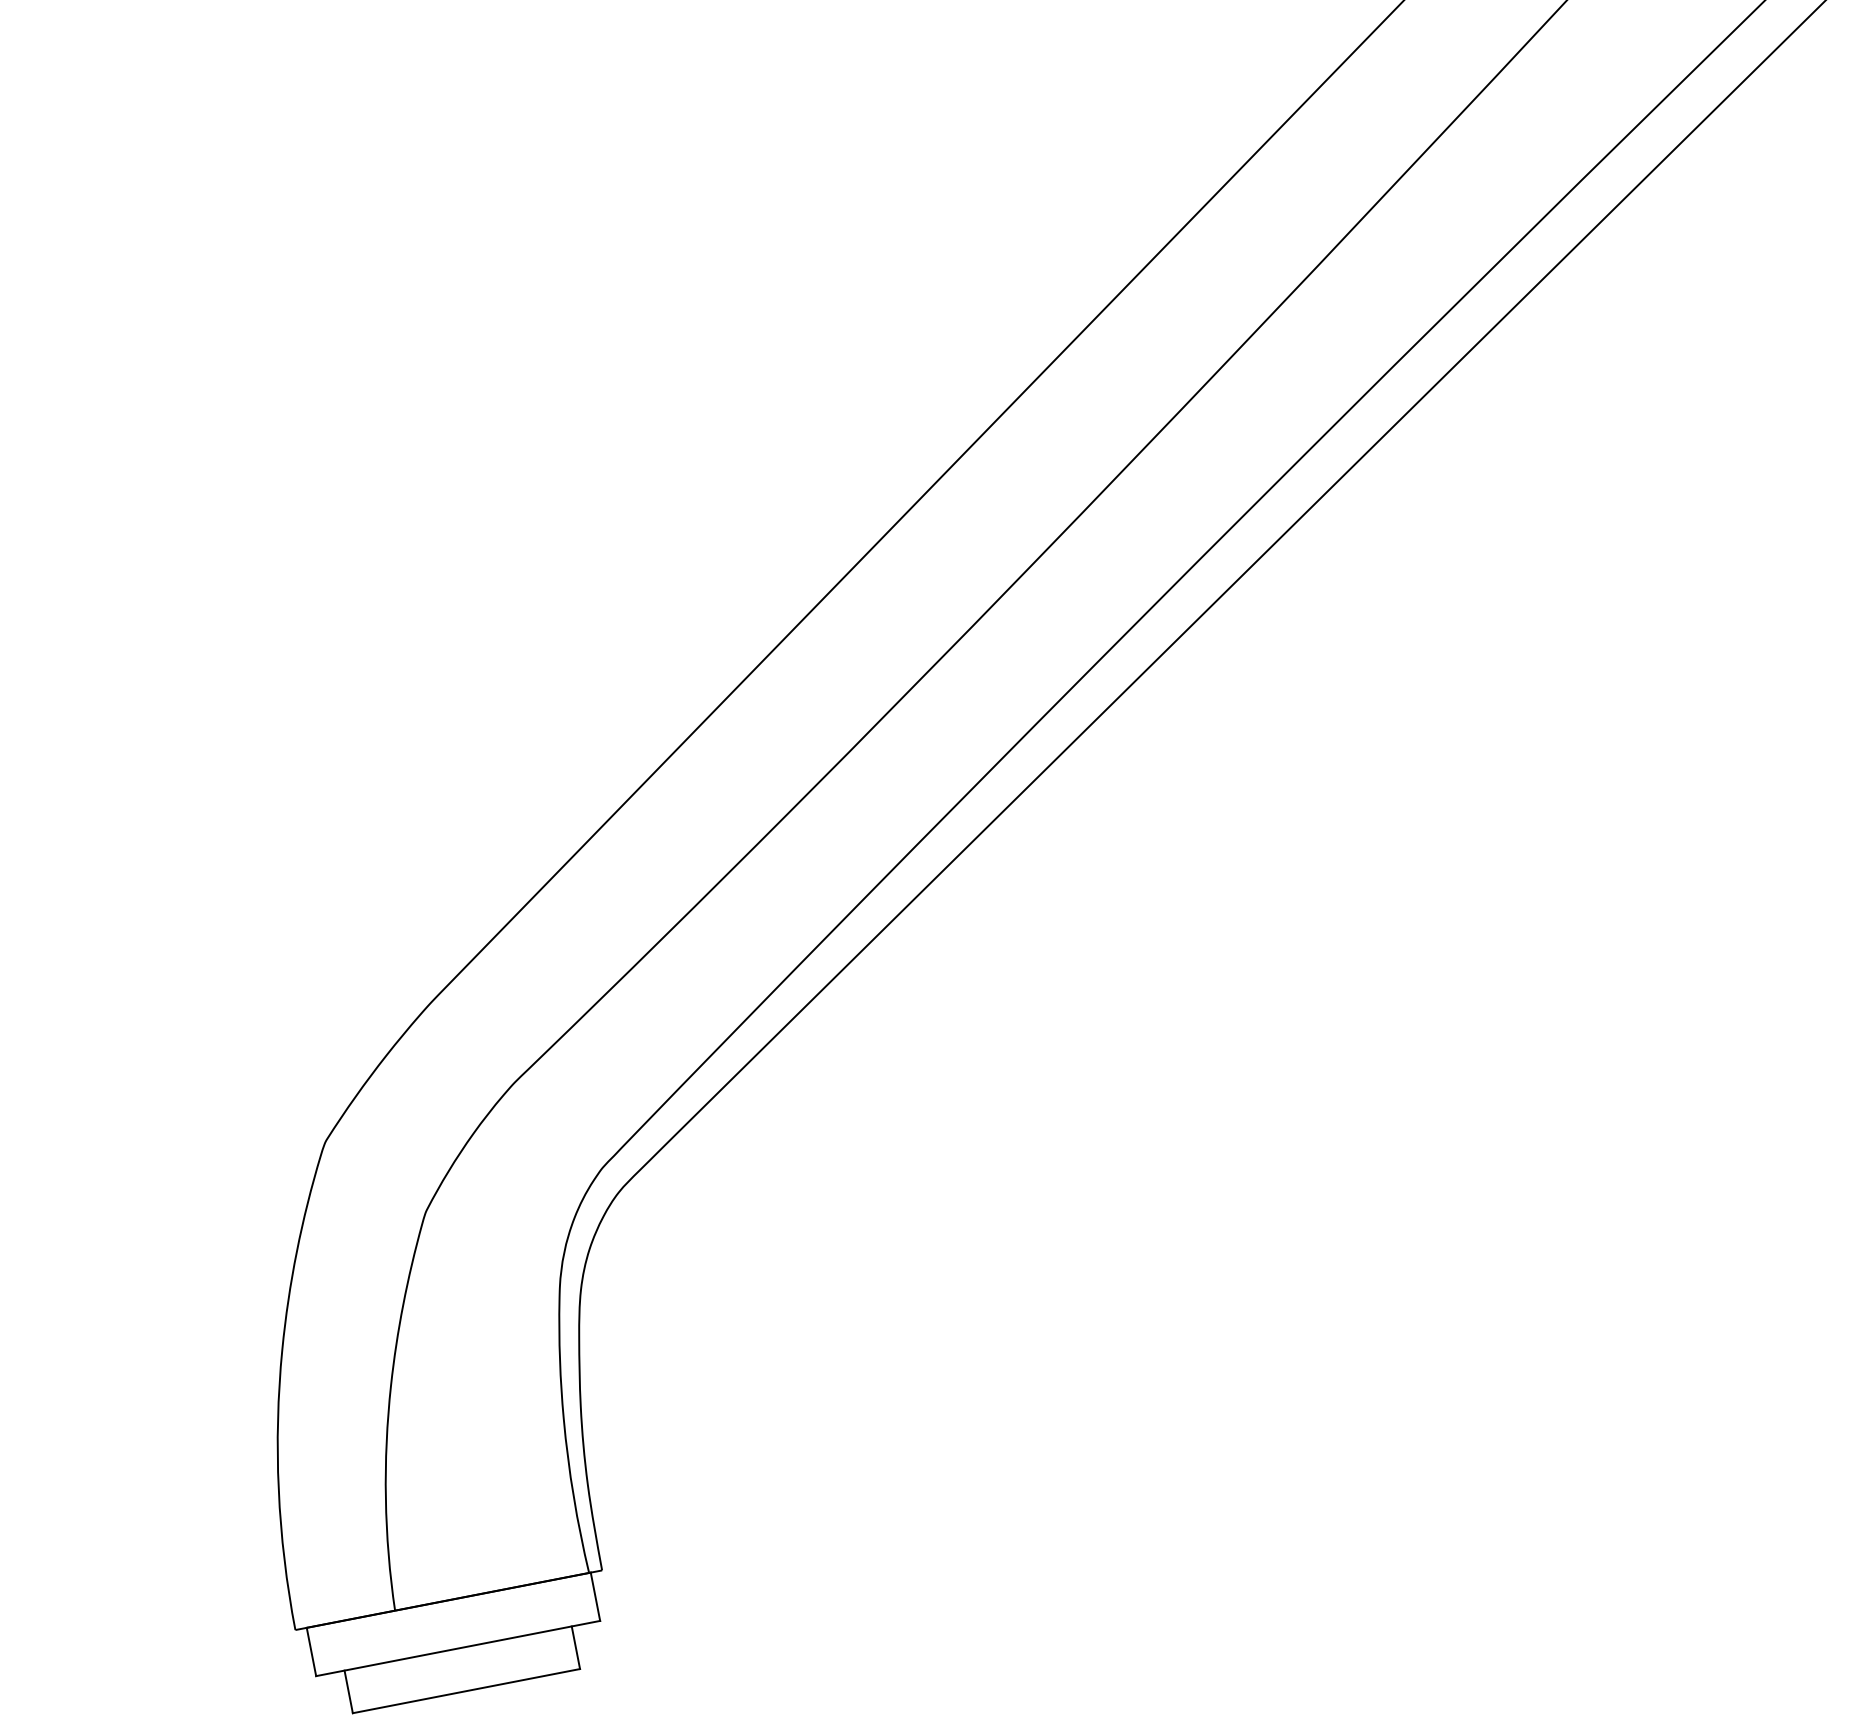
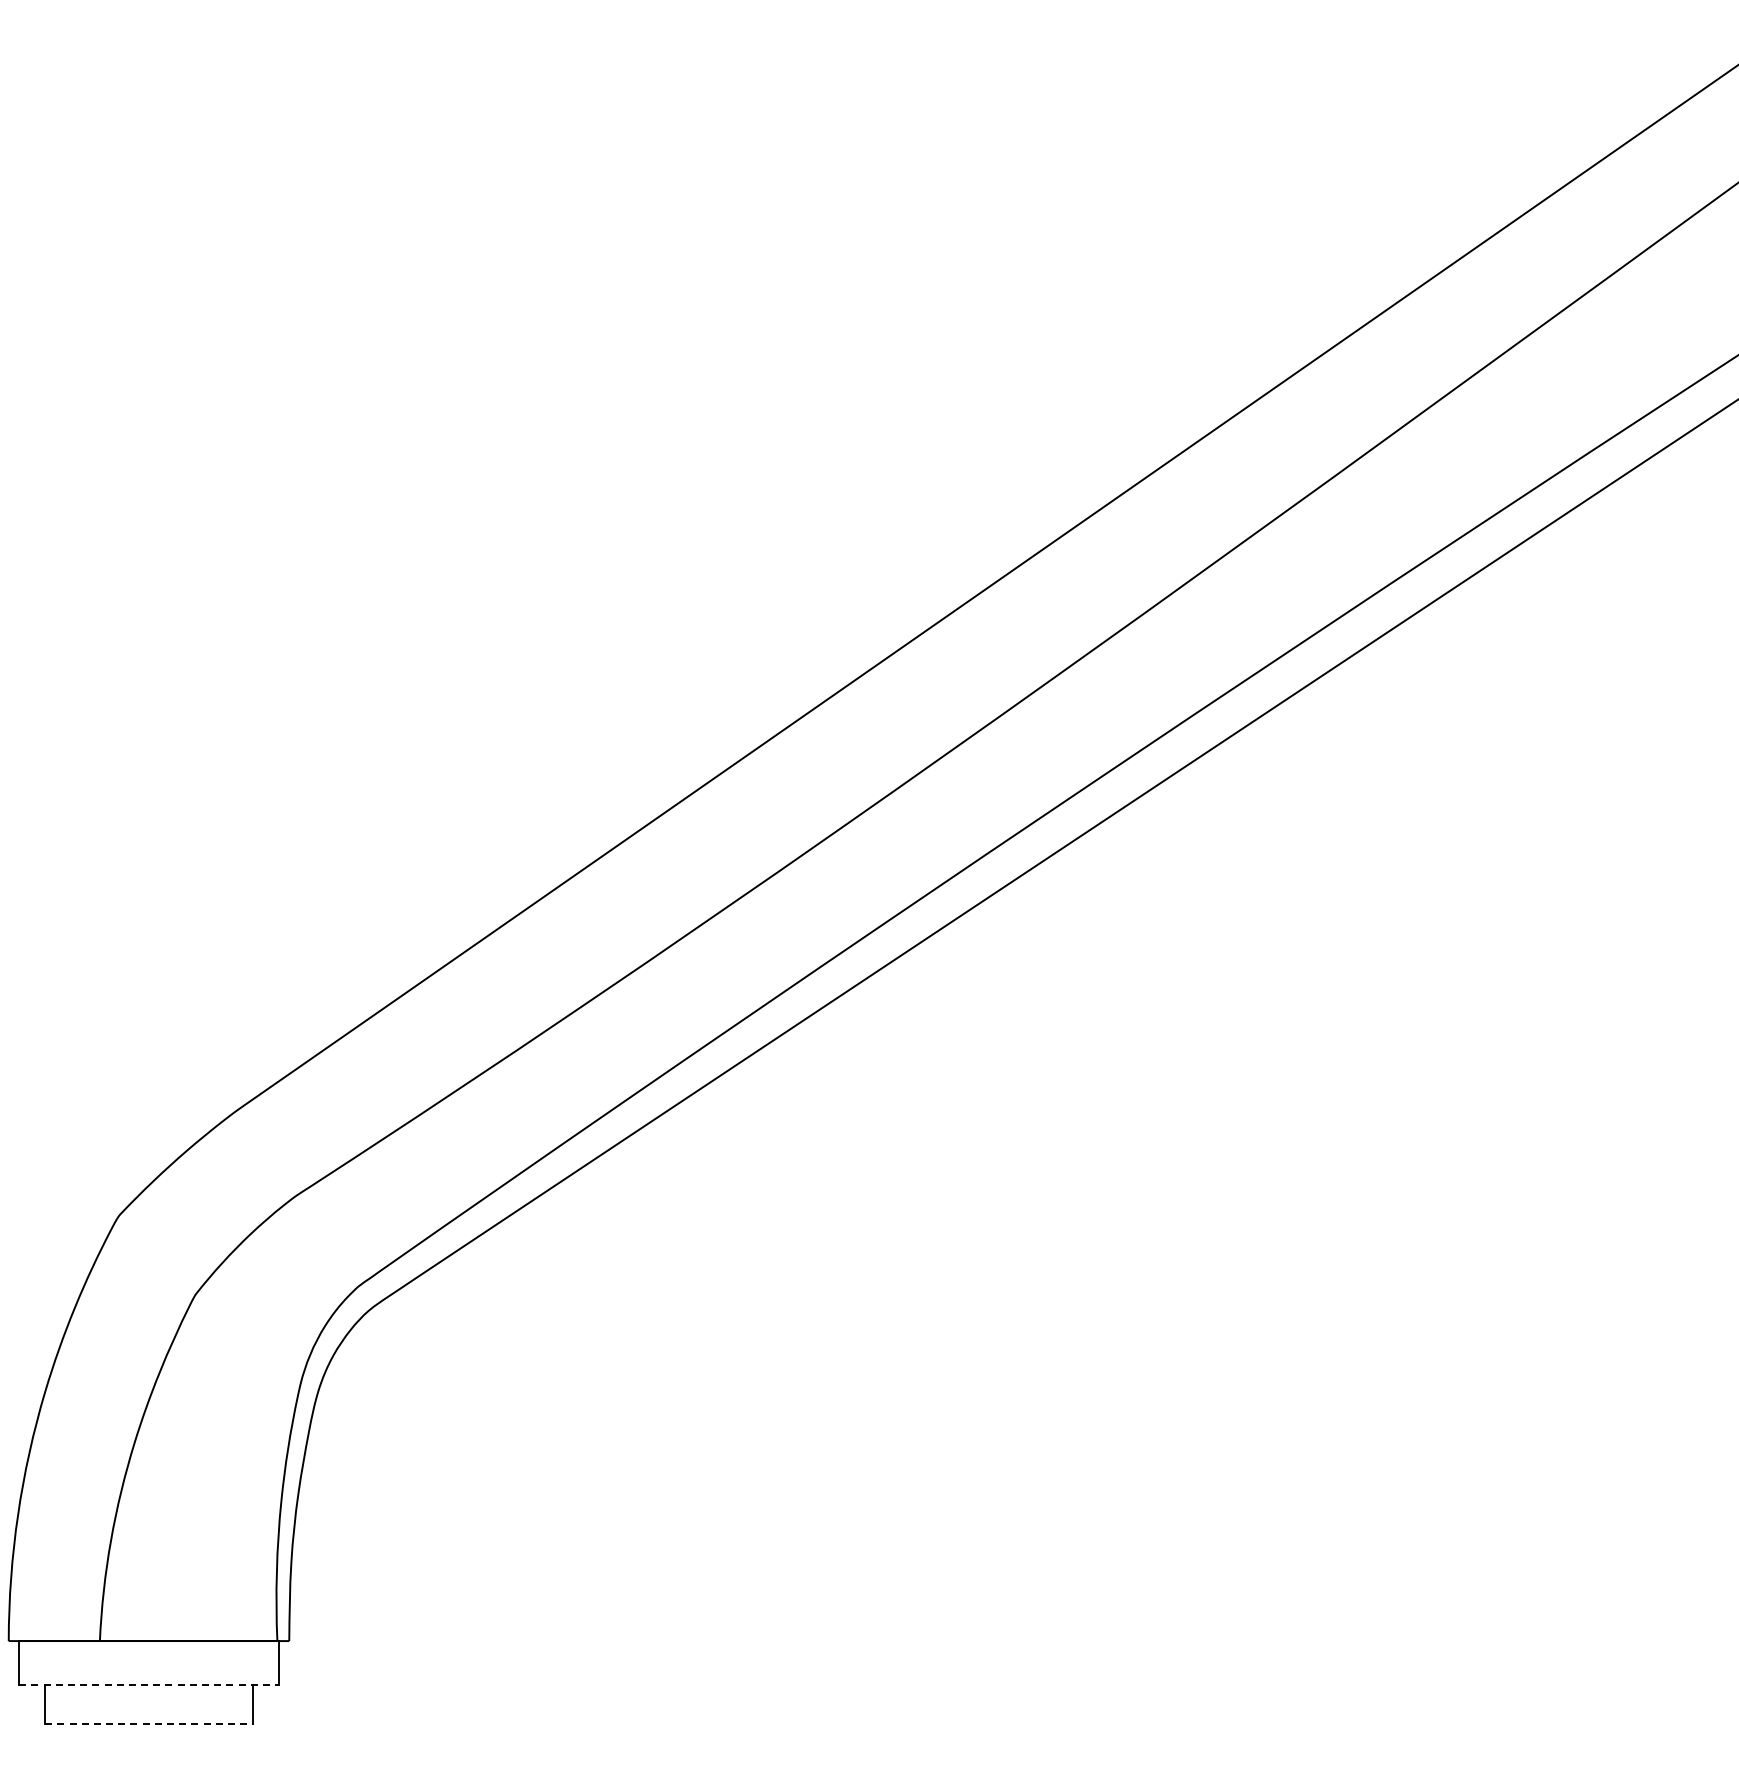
line: (458, 1648) -> (149, 1685), solid -> dashed
line: (467, 1691) -> (149, 1724), solid -> dashed

